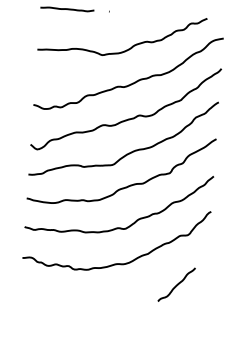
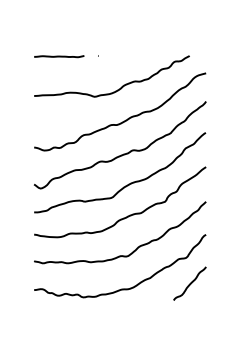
curve: (176, 284) -> (189, 283), moved

